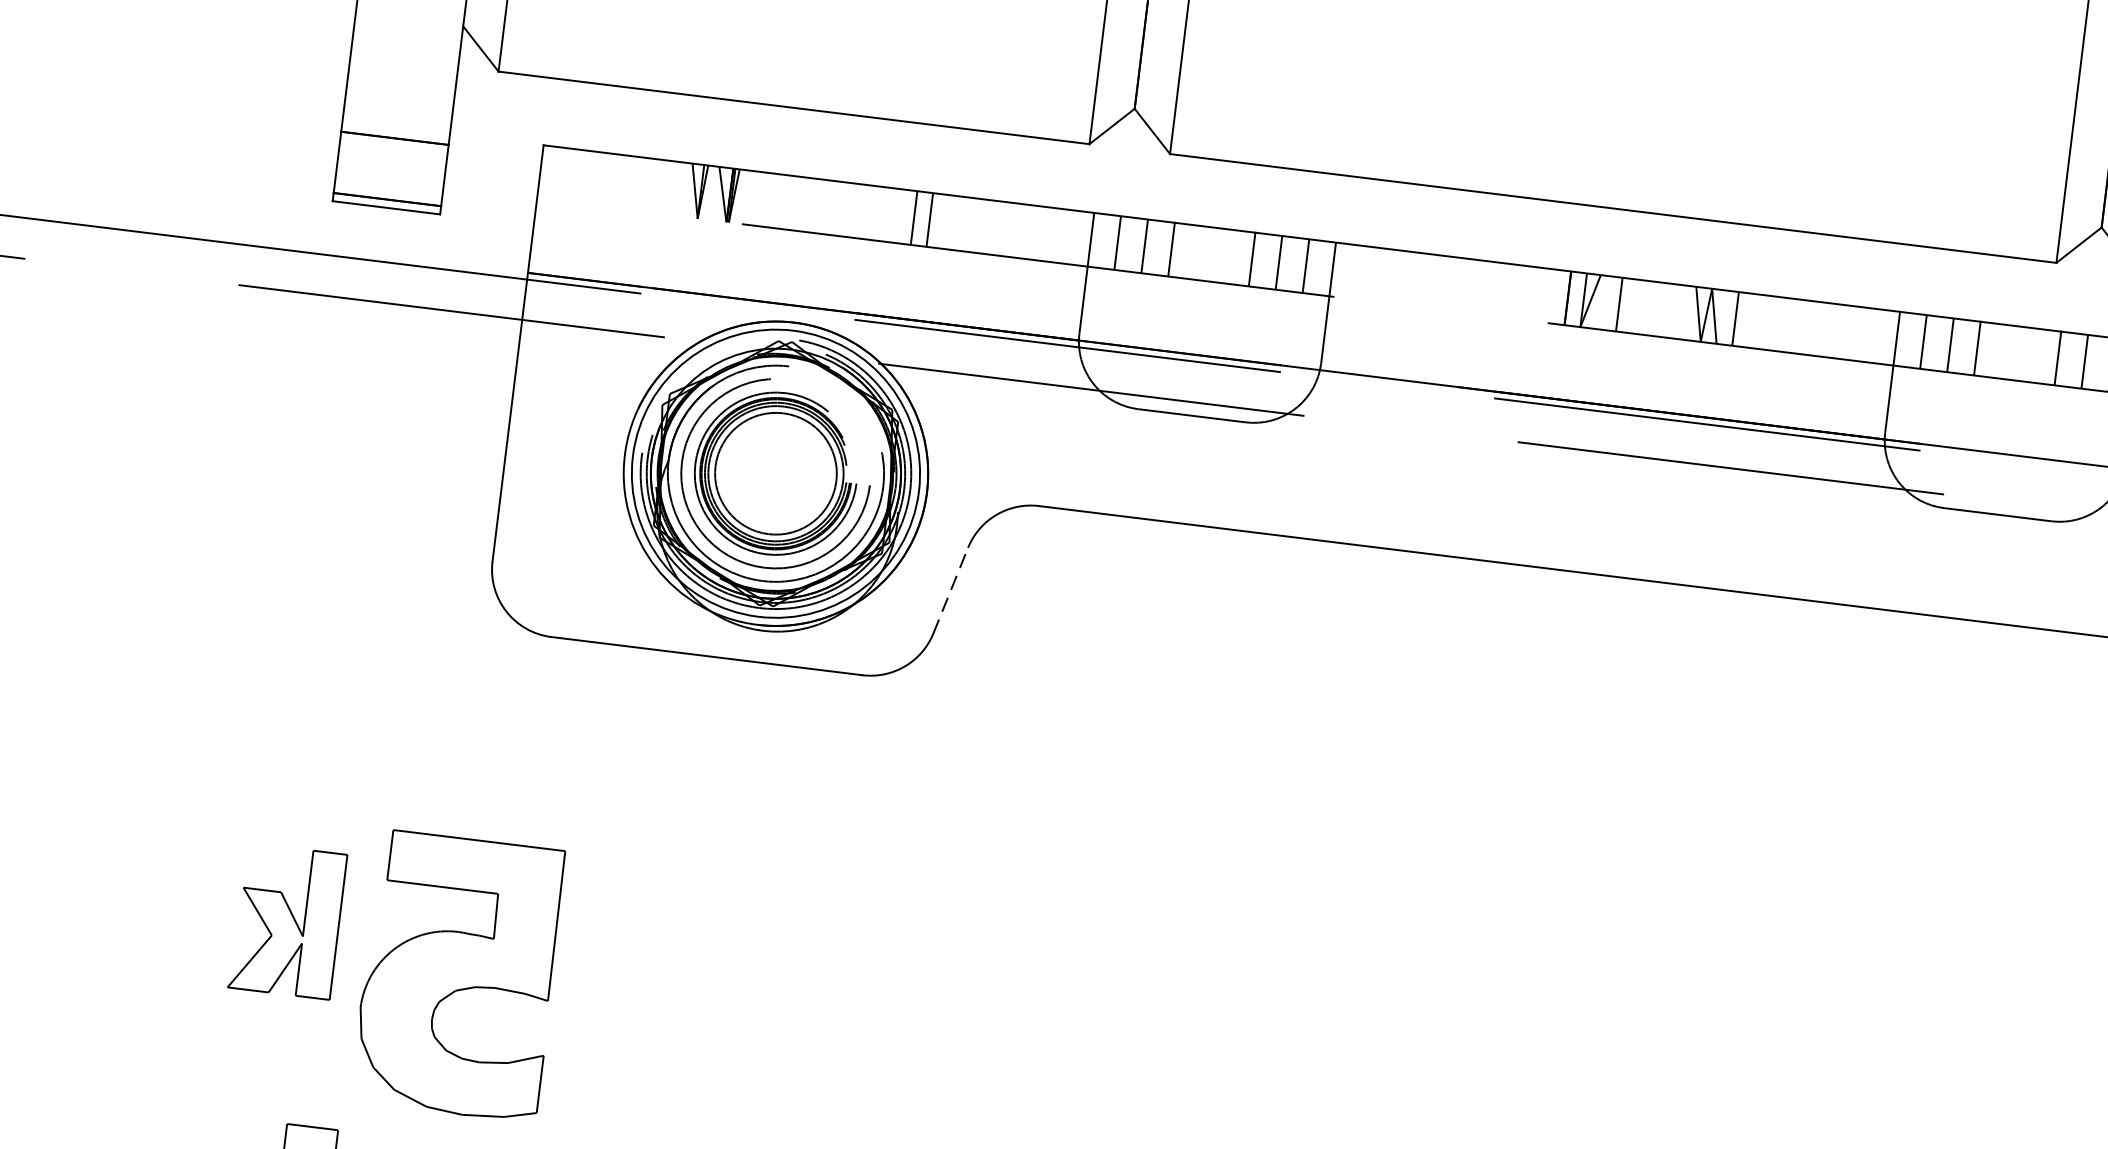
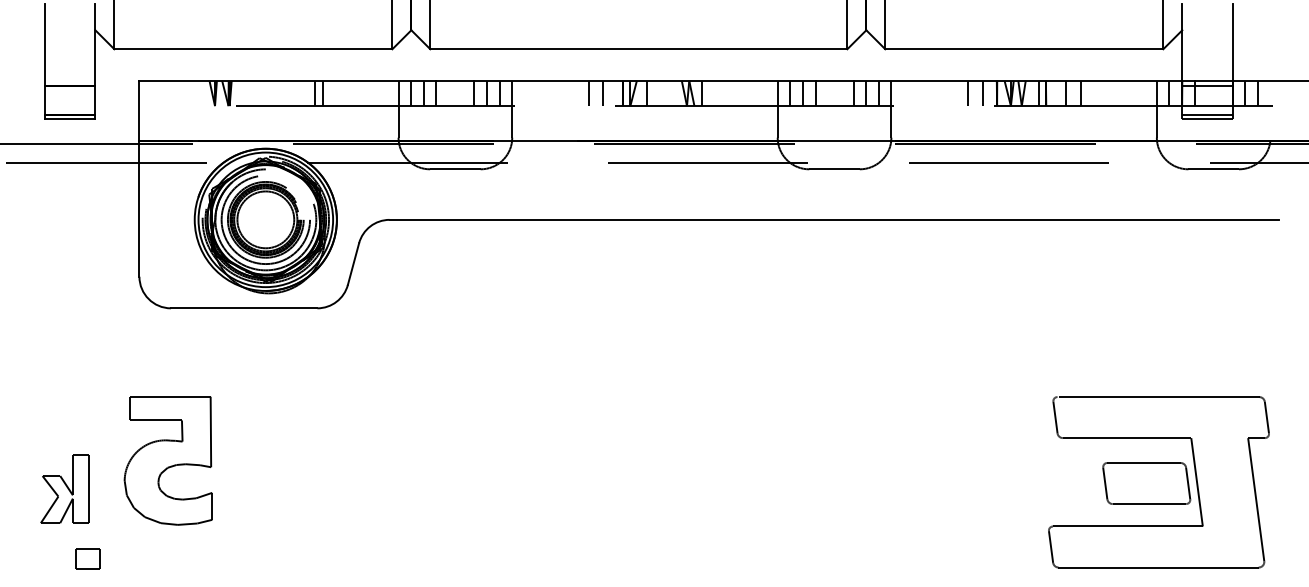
line: (1494, 289) -> (588, 93), added
line: (1526, 293) -> (603, 93), added
line: (950, 591) -> (353, 264), dashed -> solid
part: (286, 919) -> (64, 488), moved
part: (456, 975) -> (167, 460), moved

